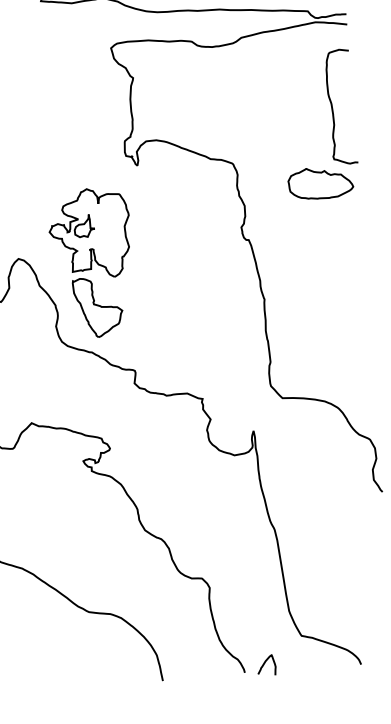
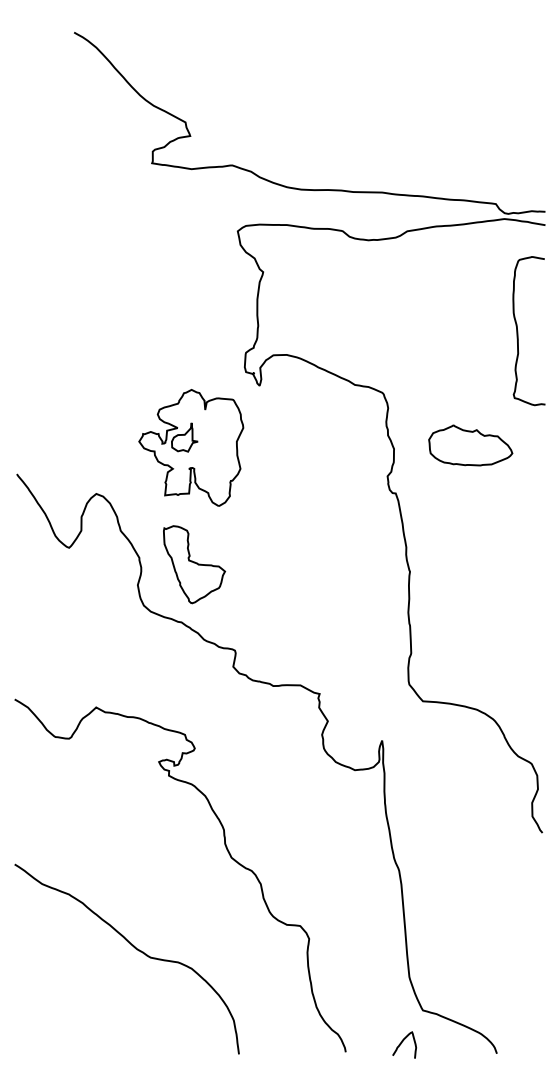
part: (320, 183) -> (470, 445), moved
part: (90, 233) -> (191, 447), moved
curve: (264, 663) -> (402, 1042), moved

